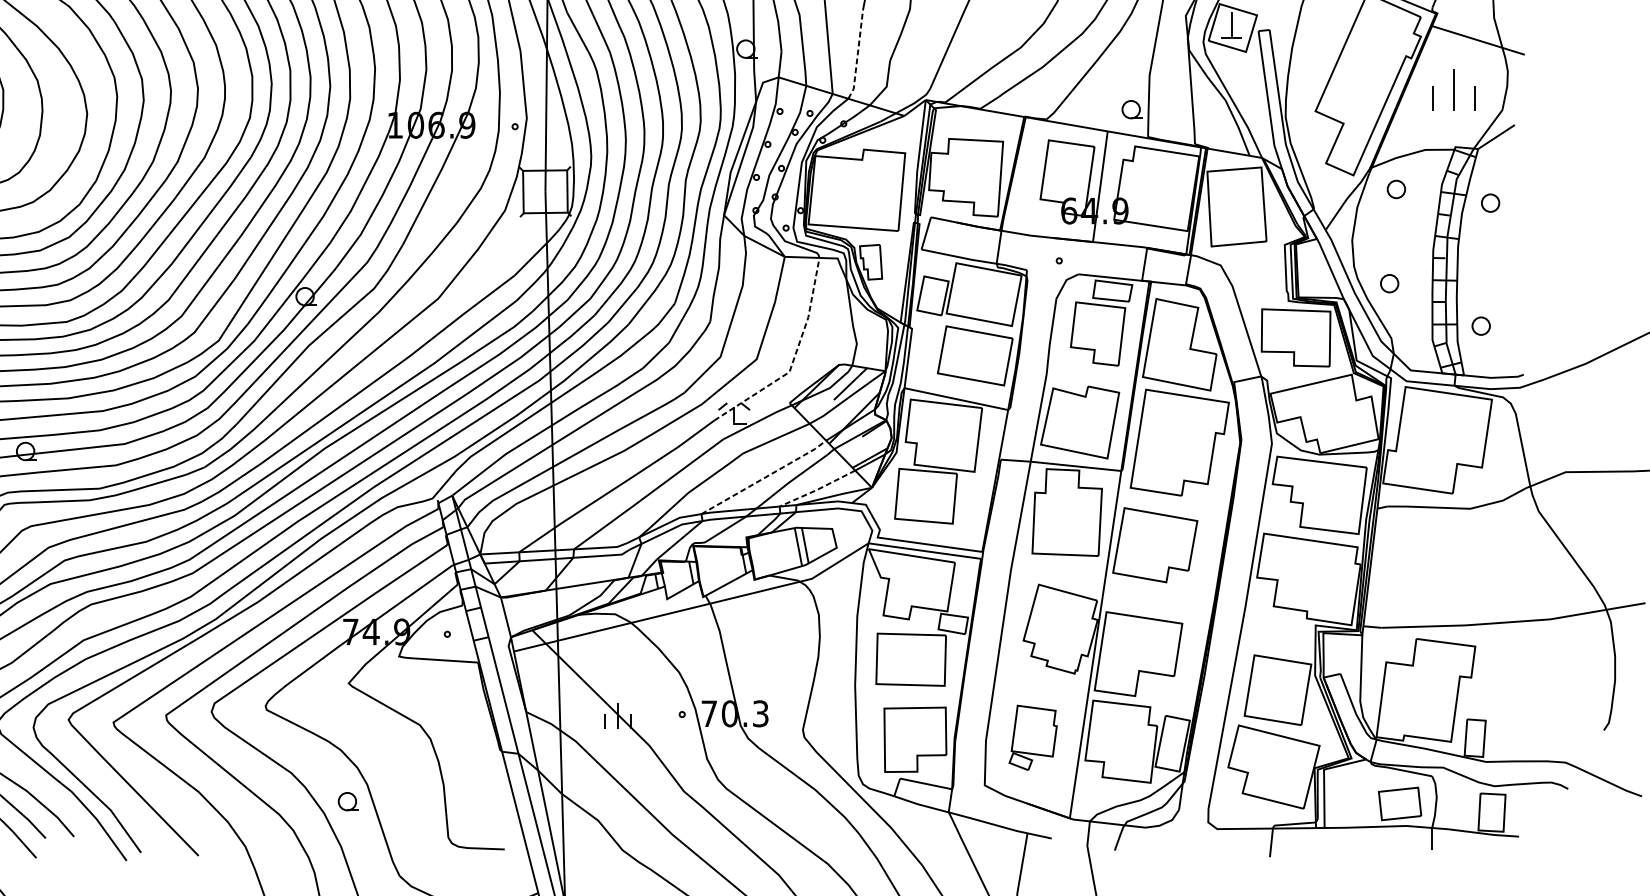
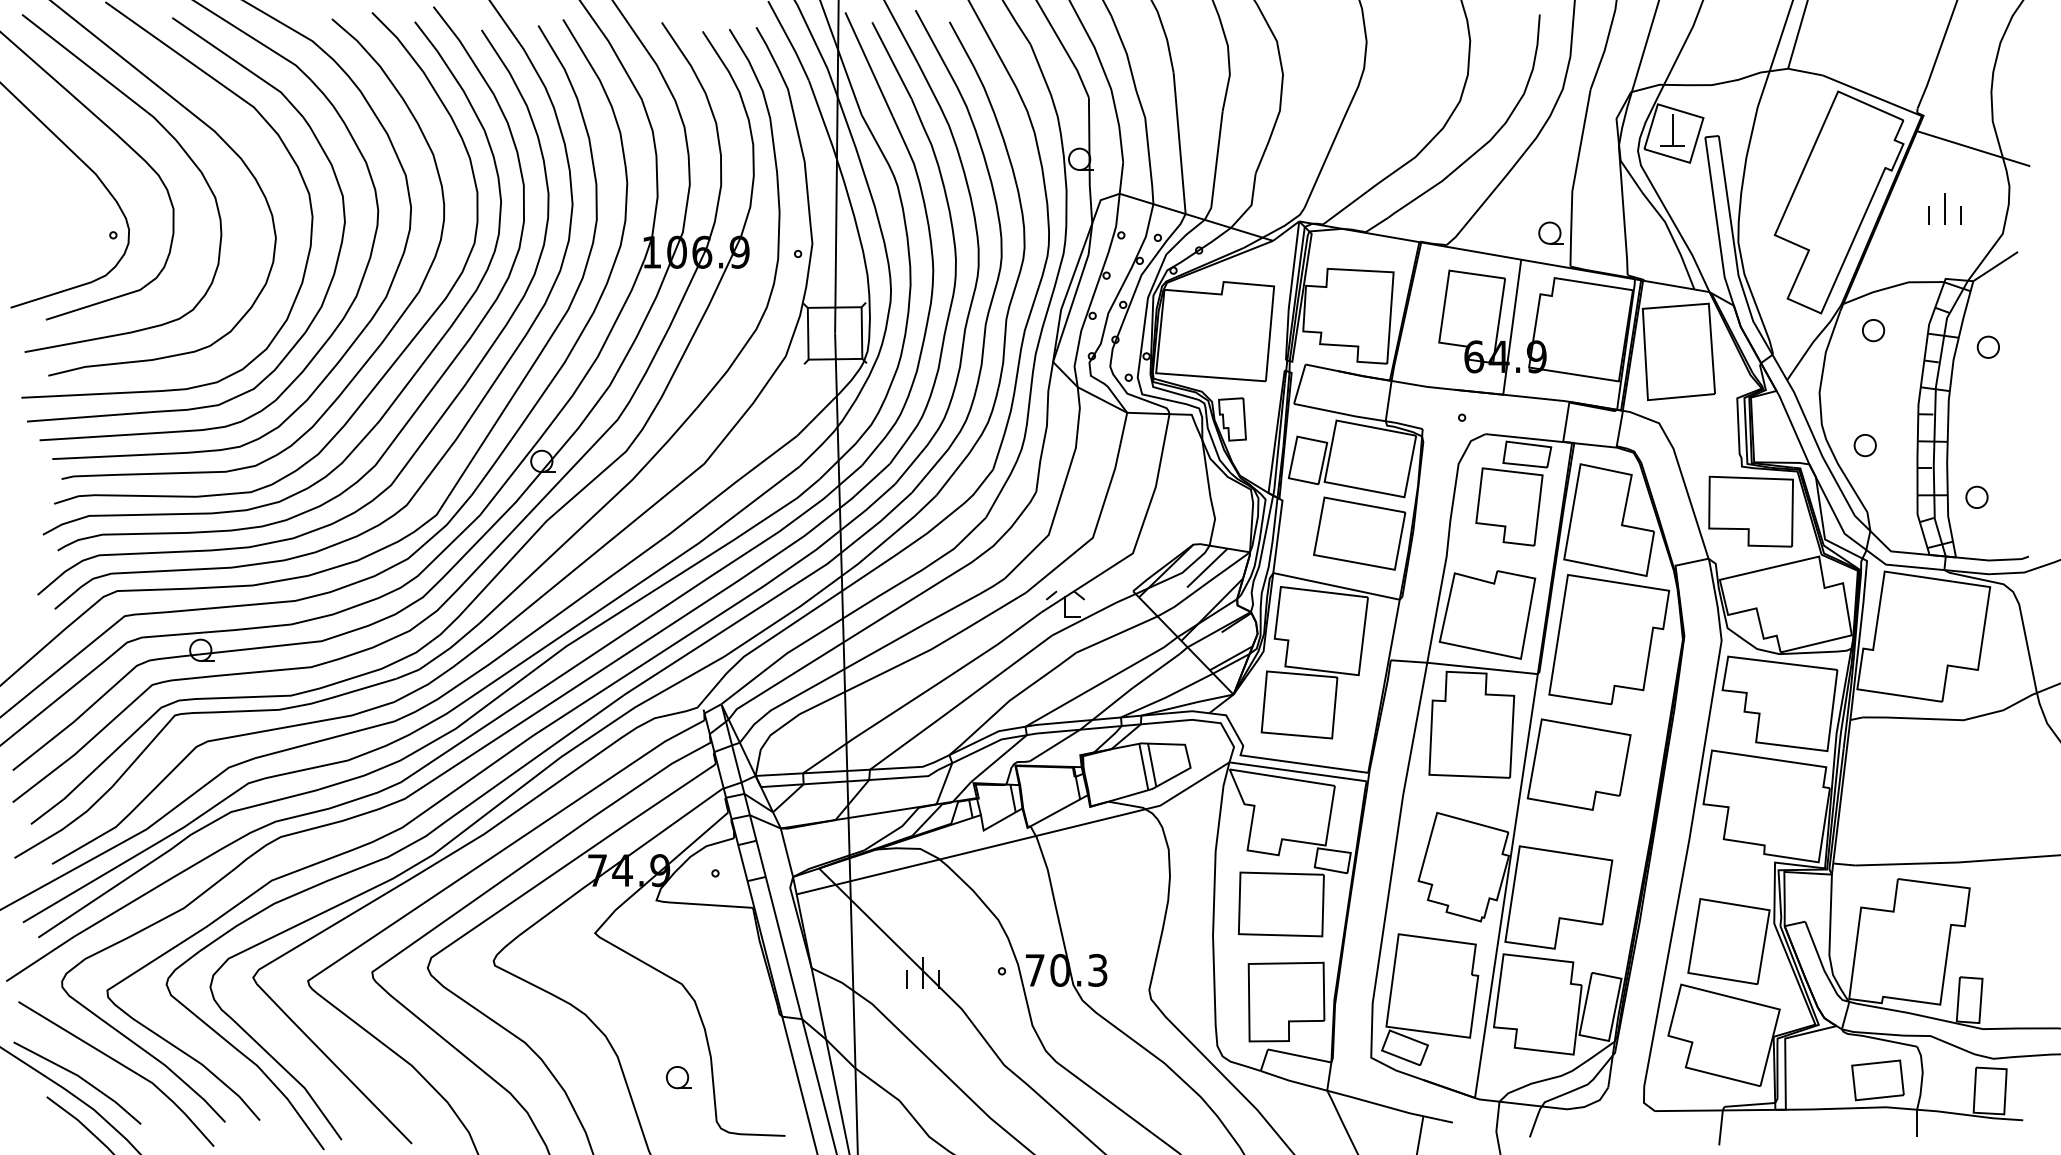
line: (858, 55) -> (1216, 166), dashed -> solid
part: (1454, 89) -> (1944, 208), size x0.62
line: (794, 358) -> (1138, 536), dashed -> solid
line: (765, 477) -> (1103, 682), dashed -> solid
line: (817, 490) -> (1167, 697), dashed -> solid
part: (1033, 737) -> (1430, 999), size x1.67
part: (348, 801) -> (678, 1077), moved

